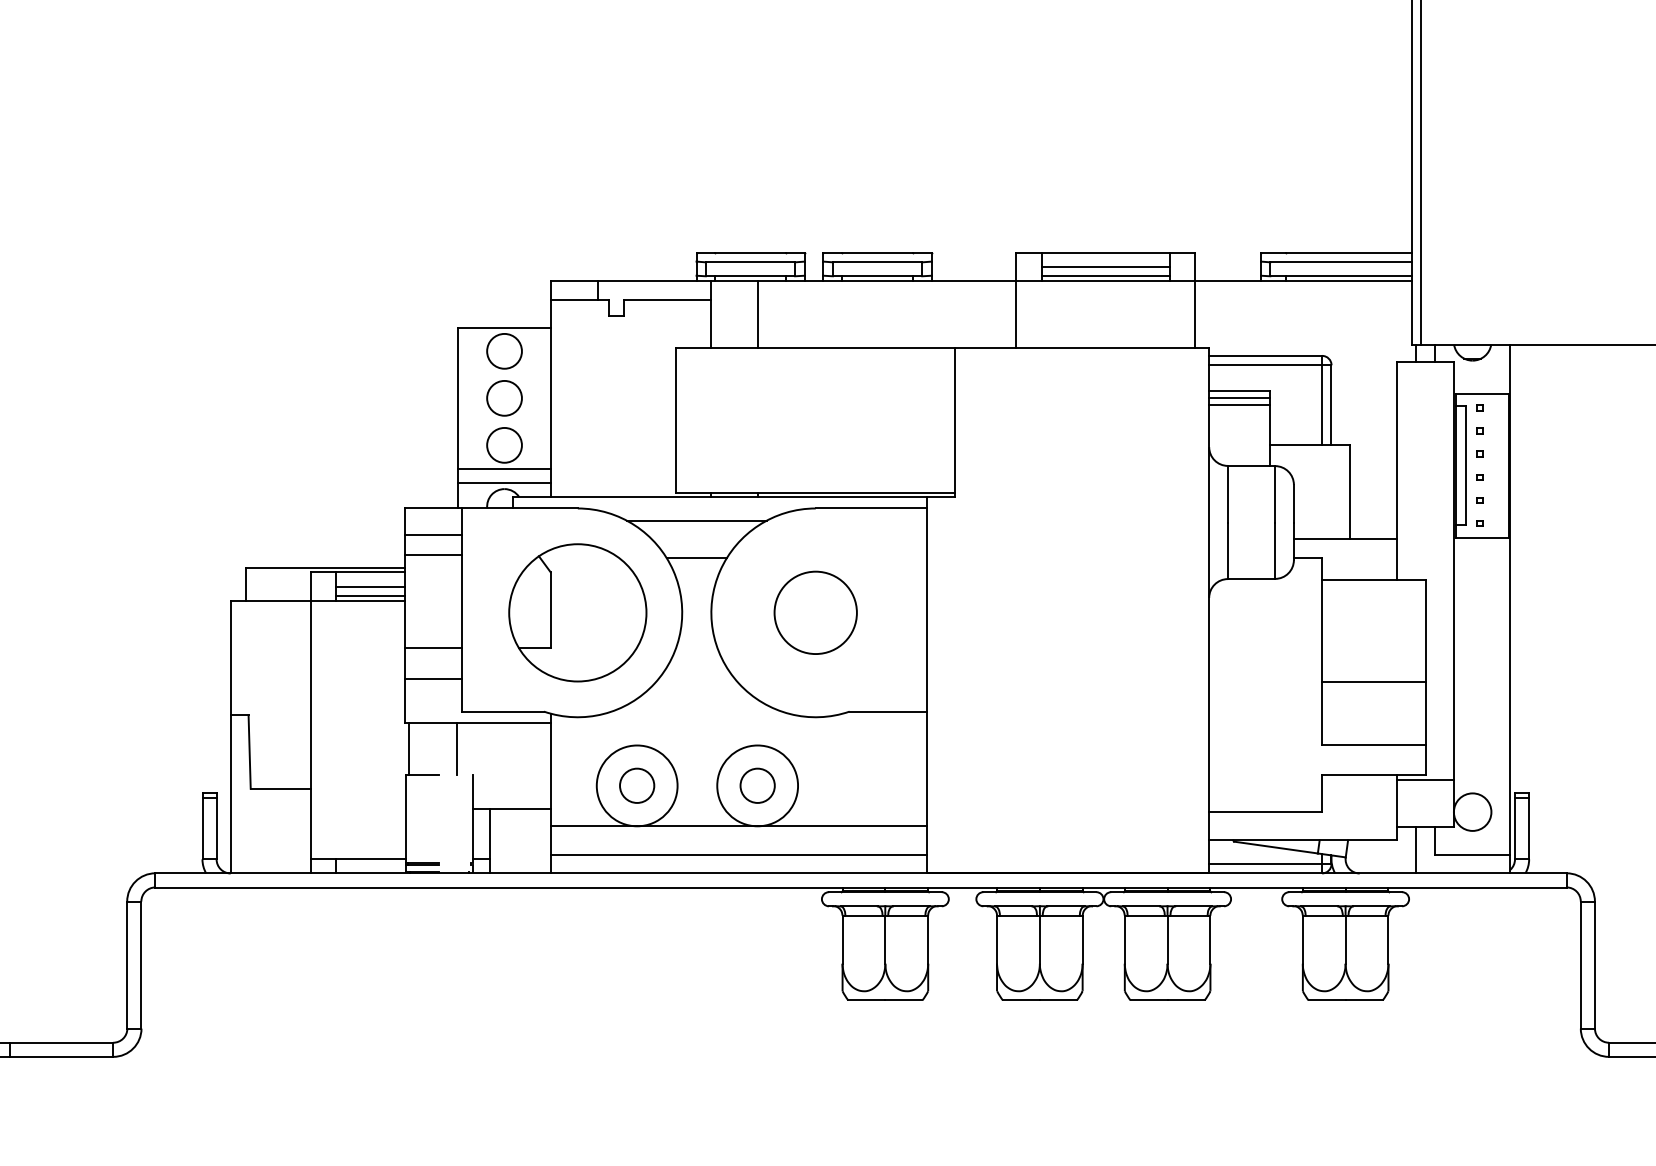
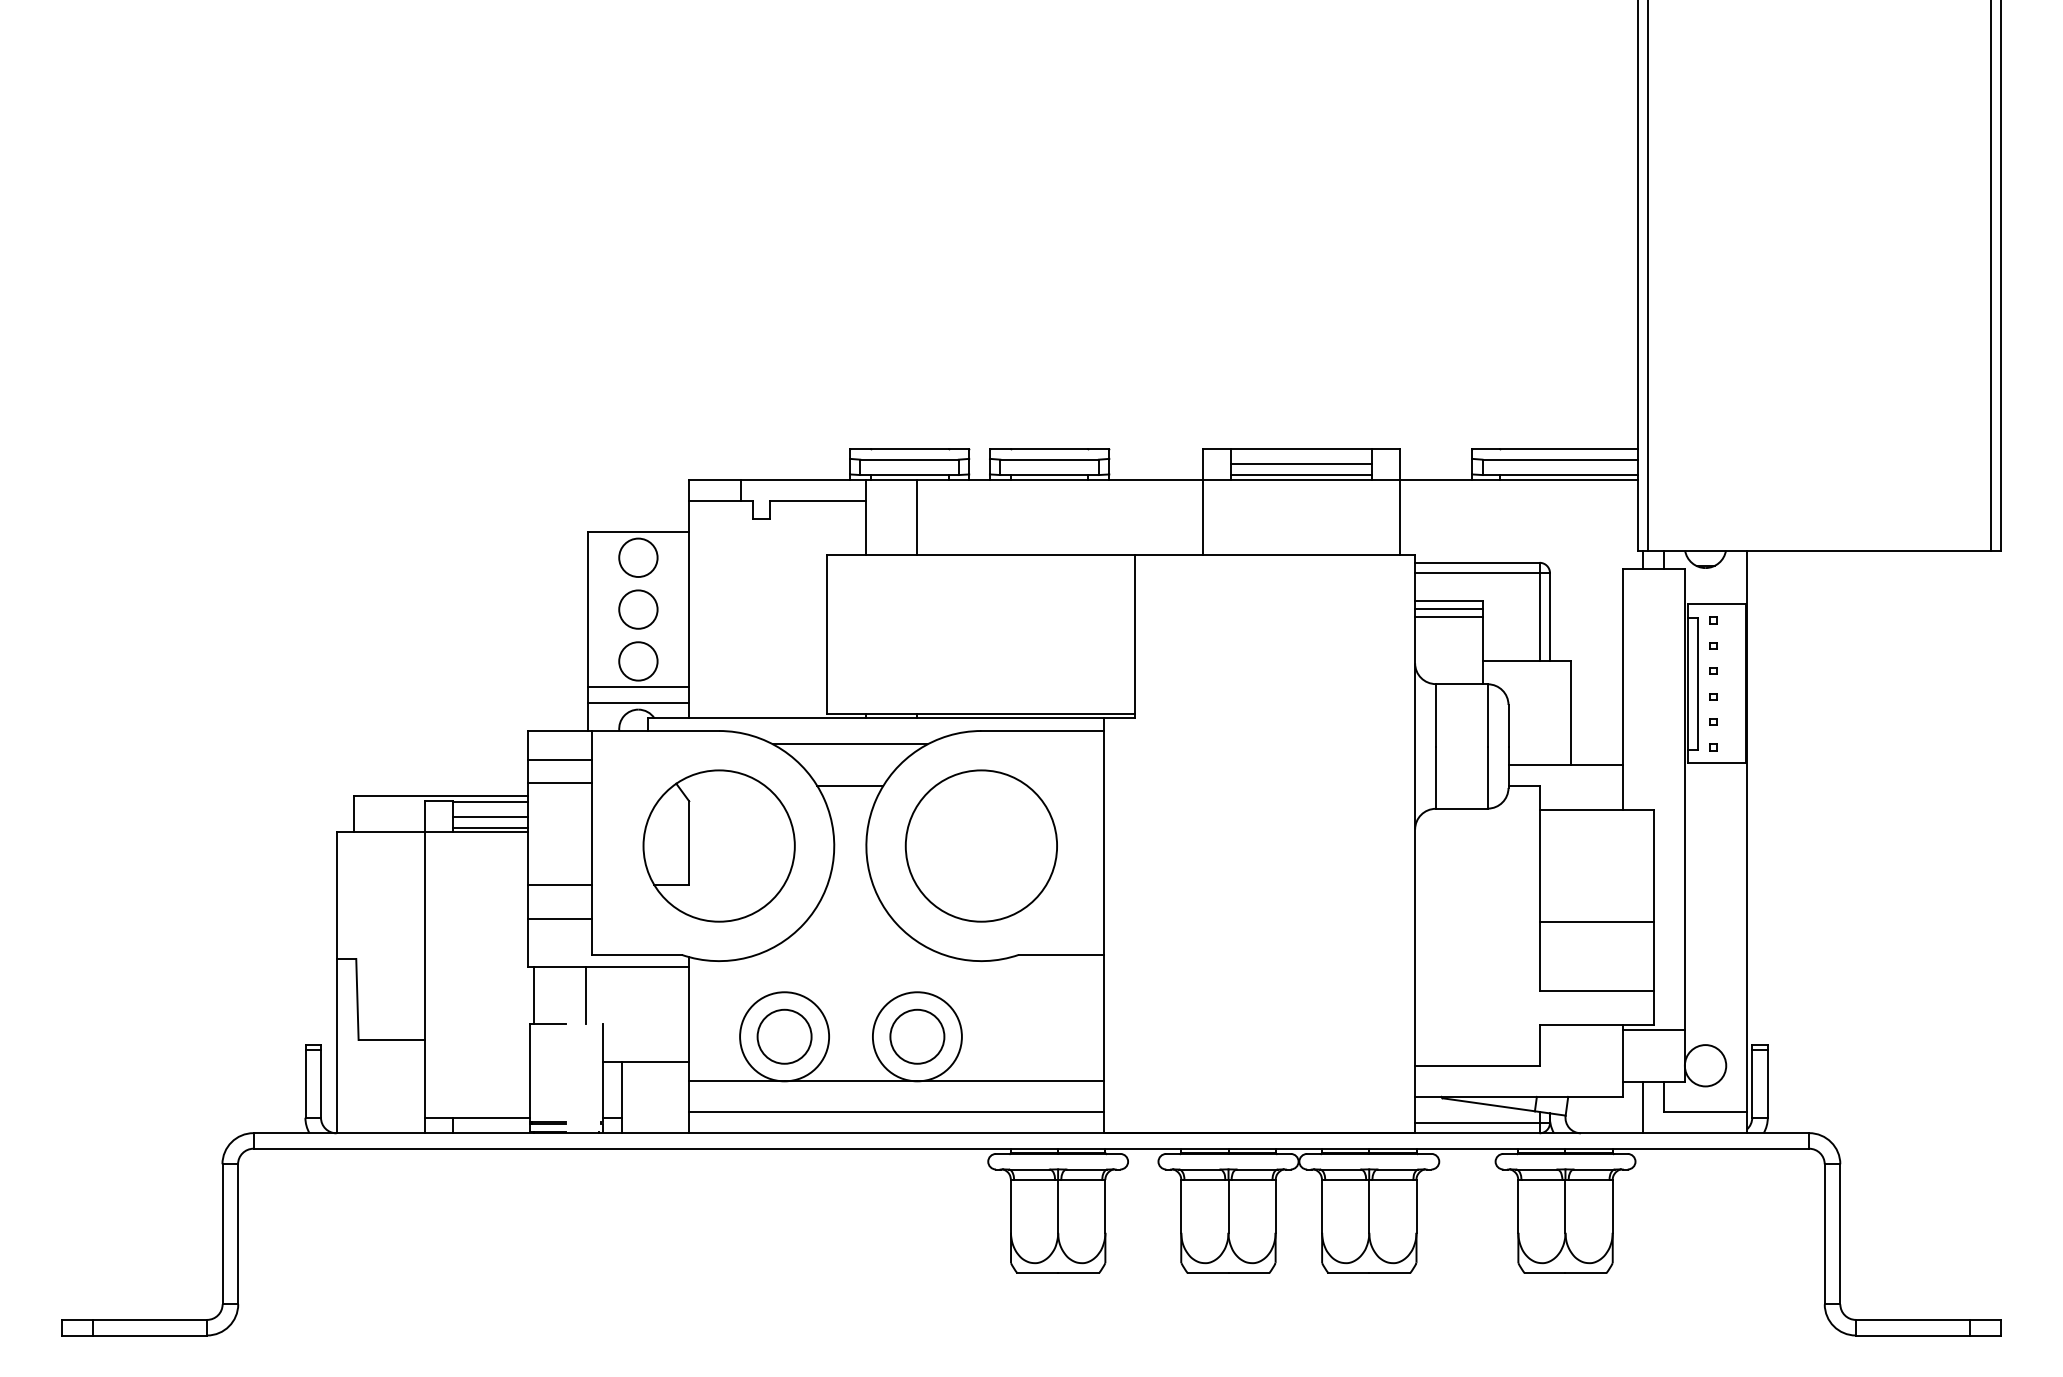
circle: (815, 612) -> (981, 845), size x1.67
circle: (637, 785) -> (784, 1036), size x1.43
circle: (757, 785) -> (917, 1036), size x1.43

